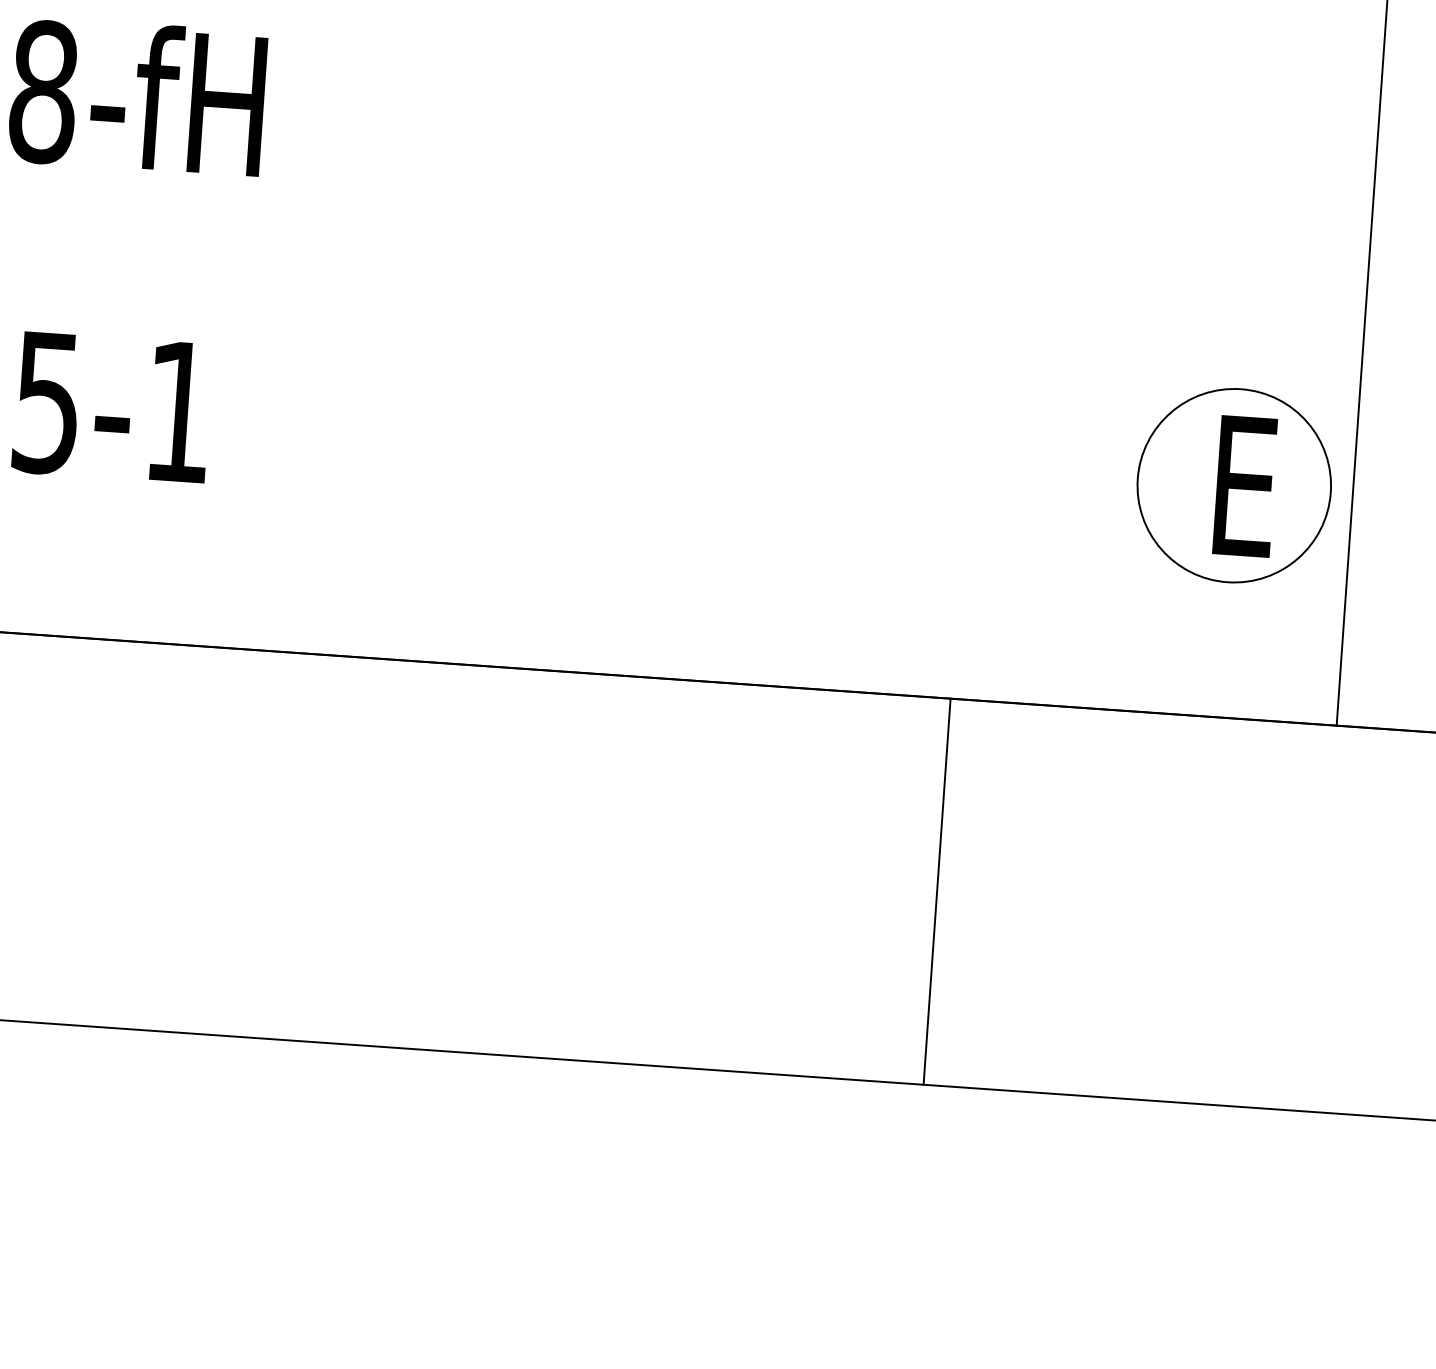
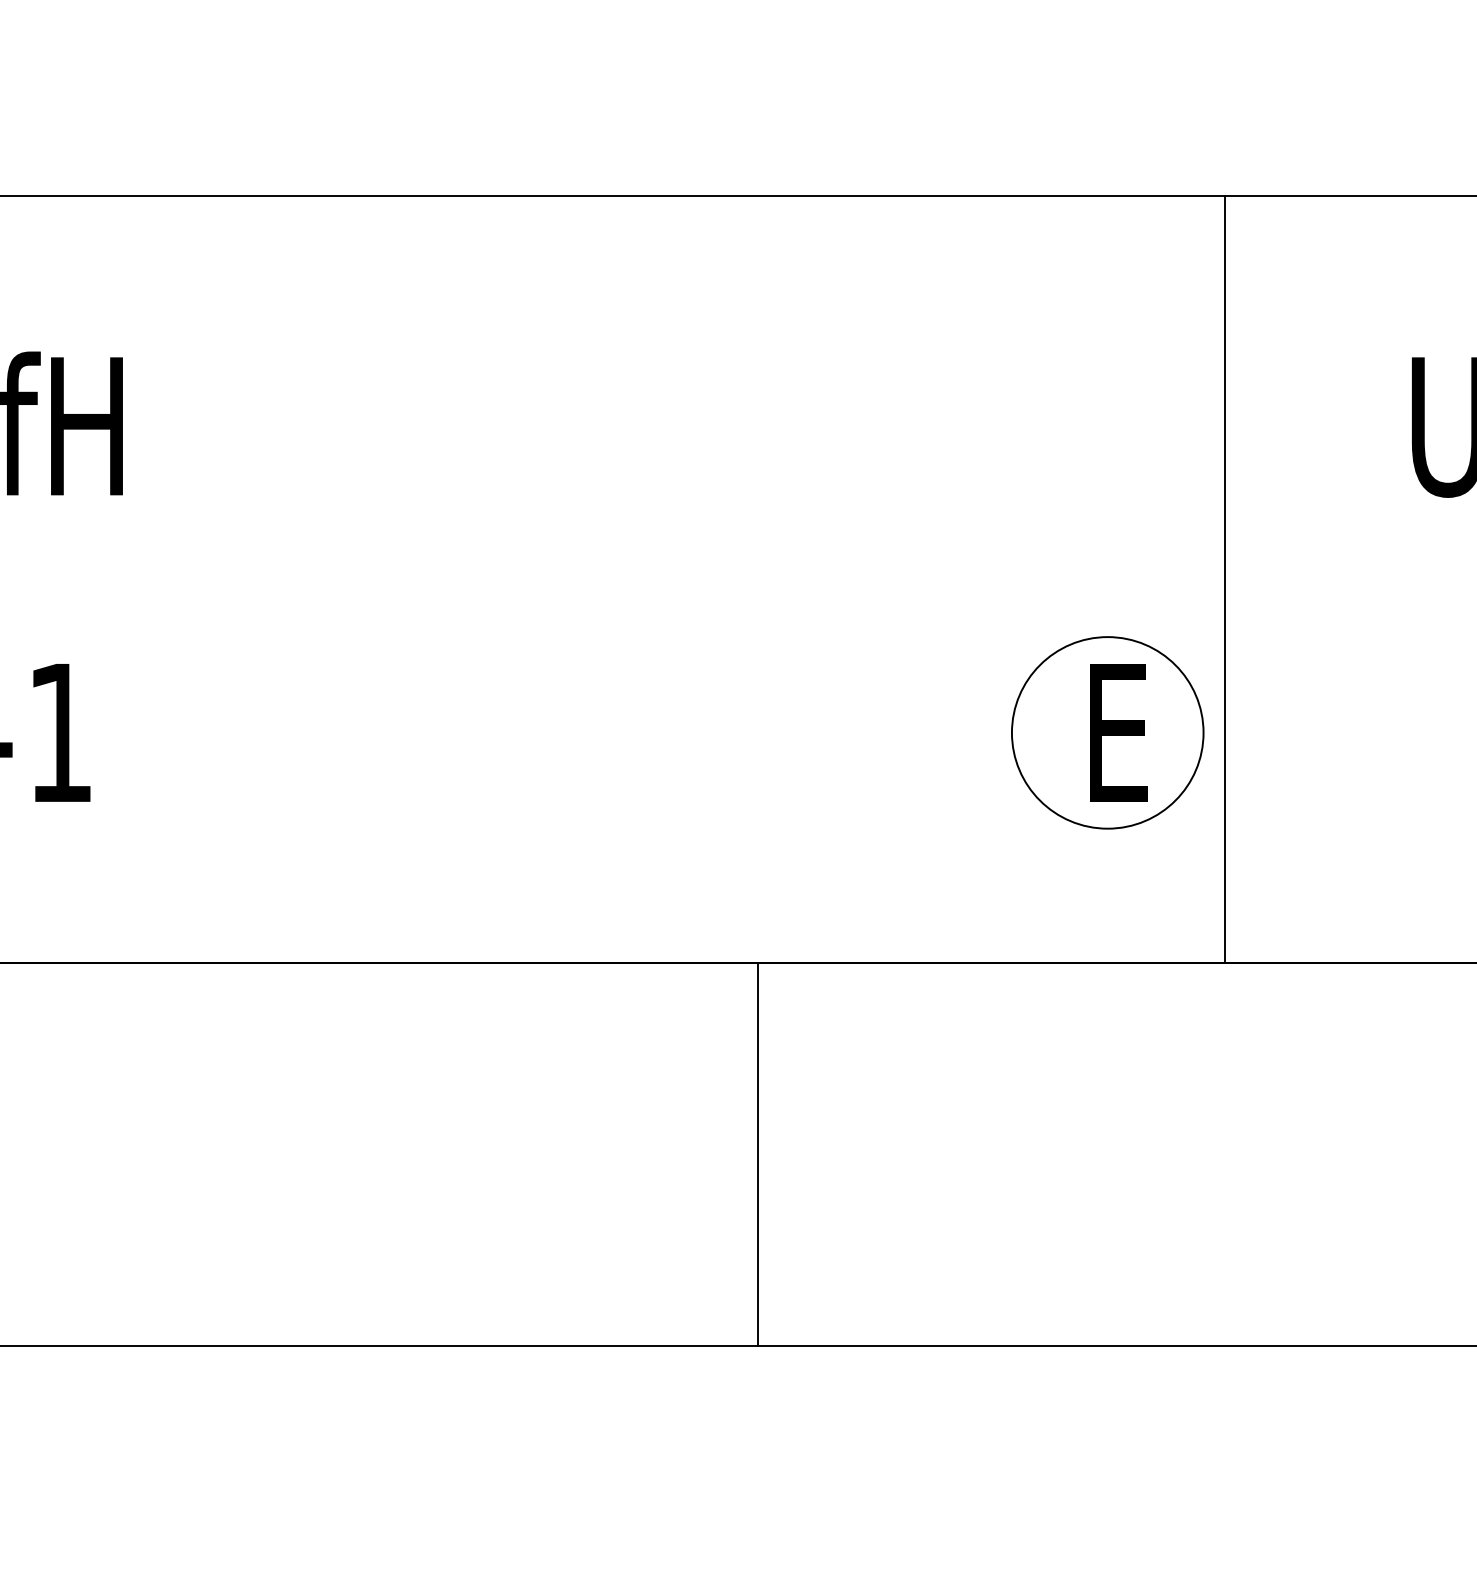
line: (937, 890) -> (758, 1153), moved

